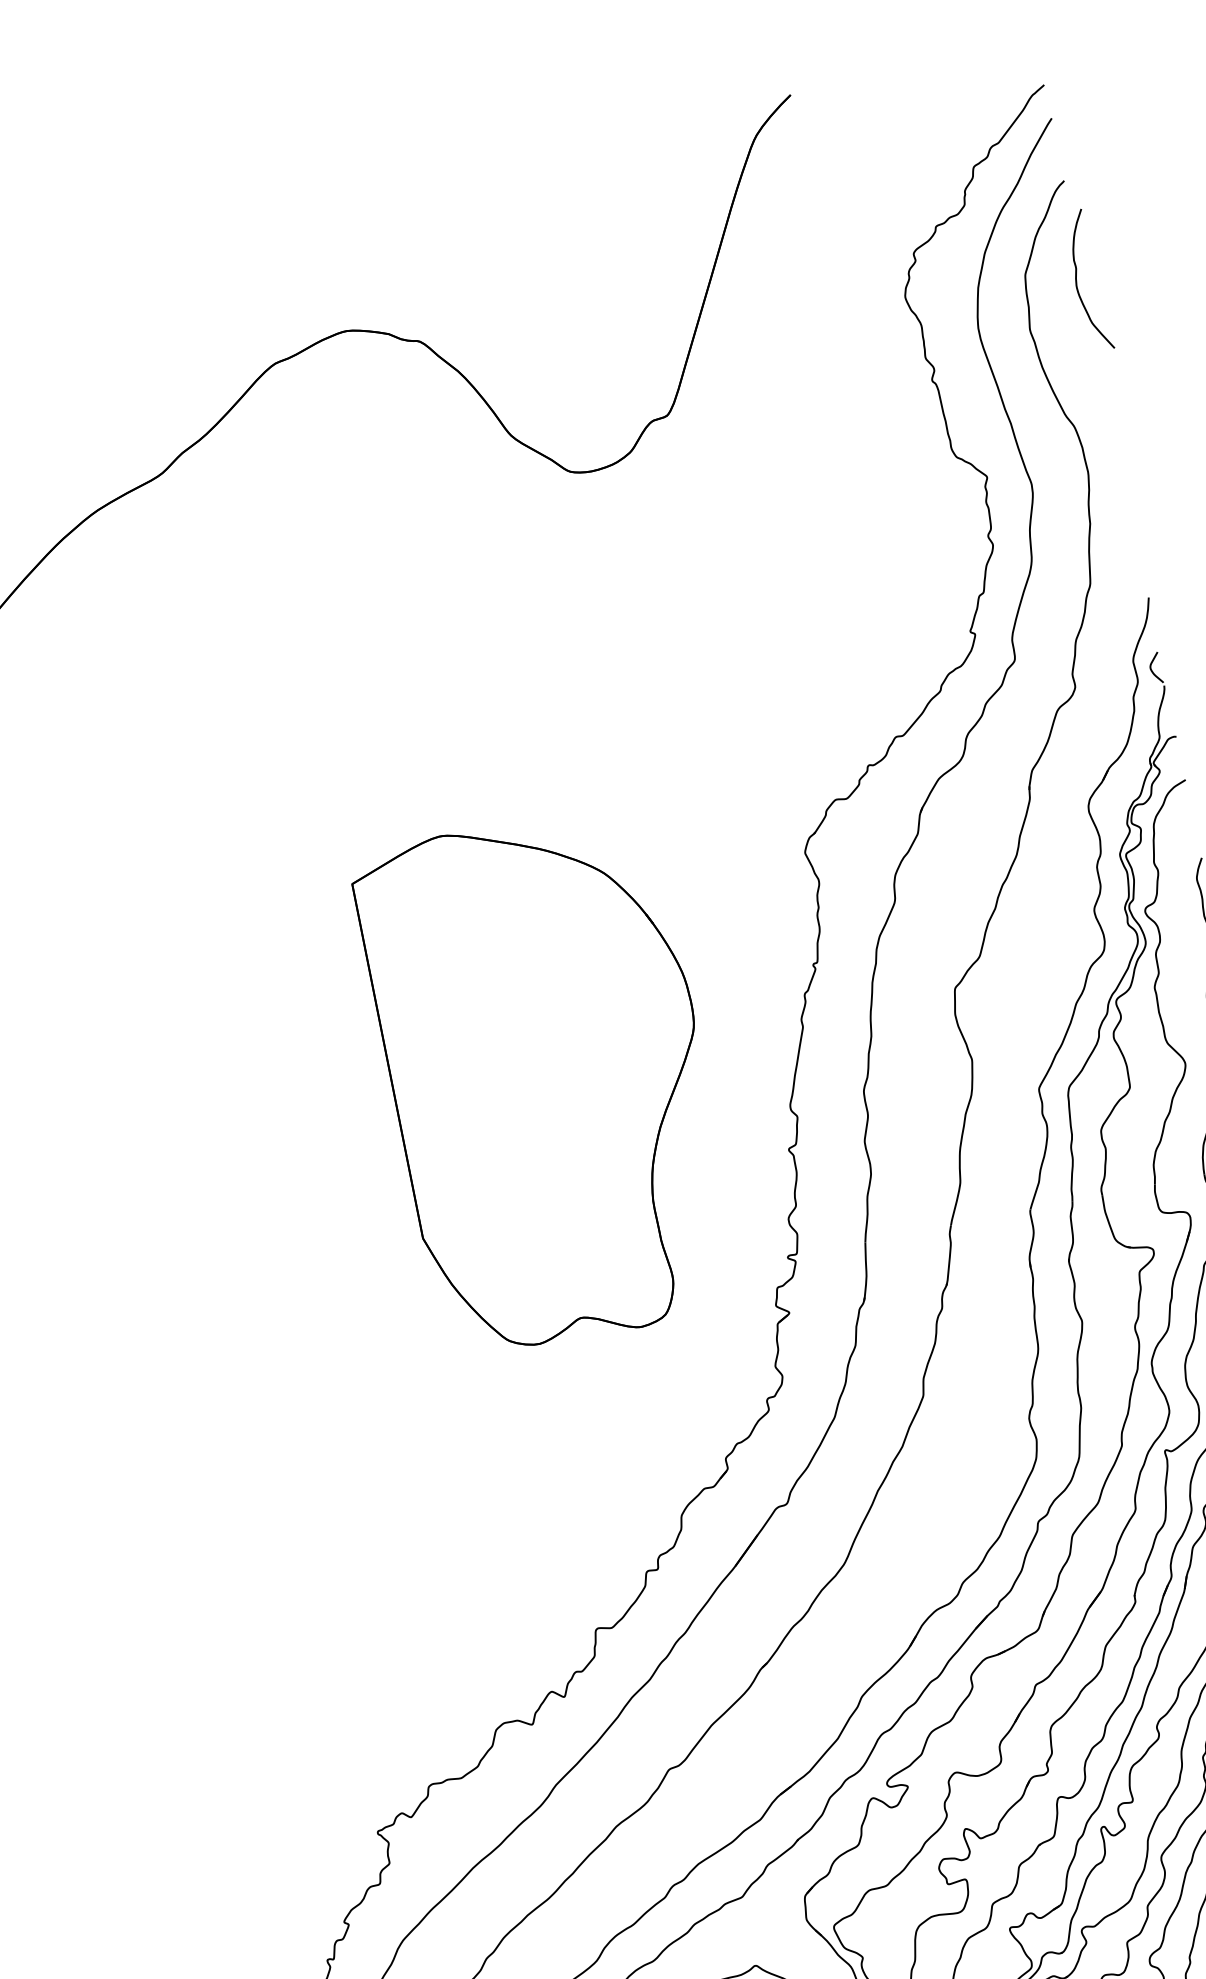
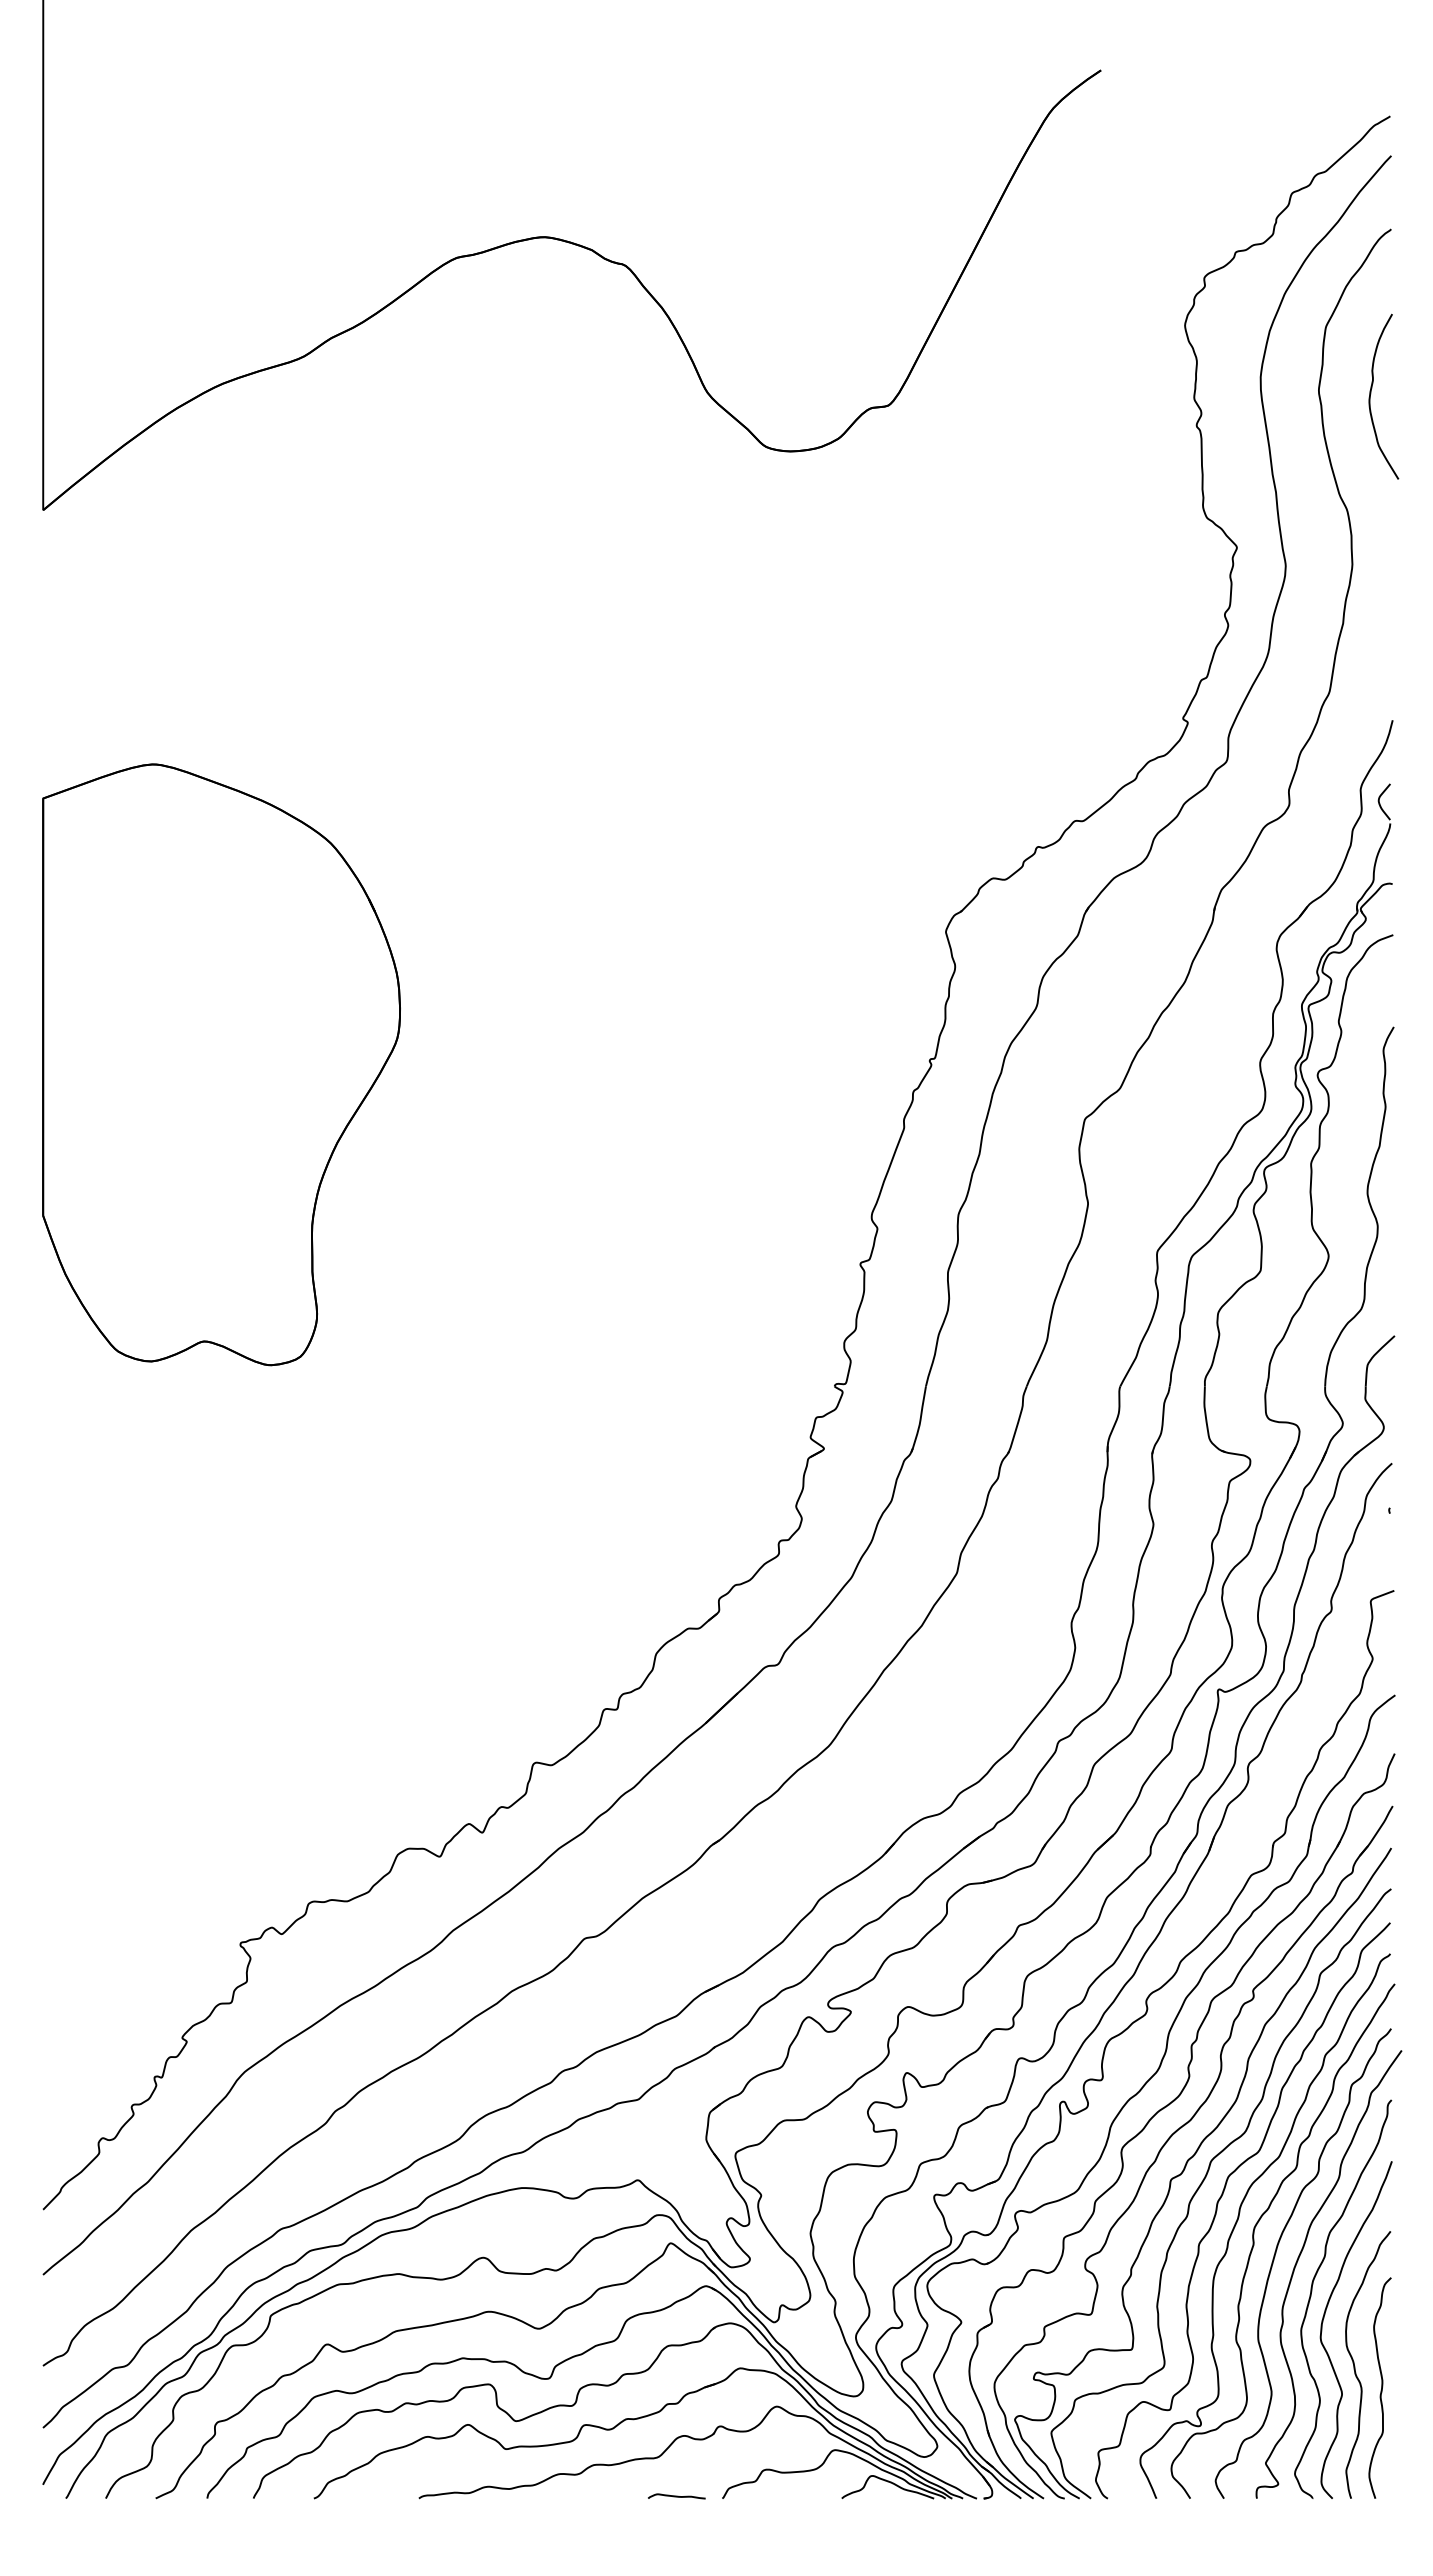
curve: (1077, 280) -> (1371, 394), moved
part: (548, 1079) -> (221, 1064), moved

